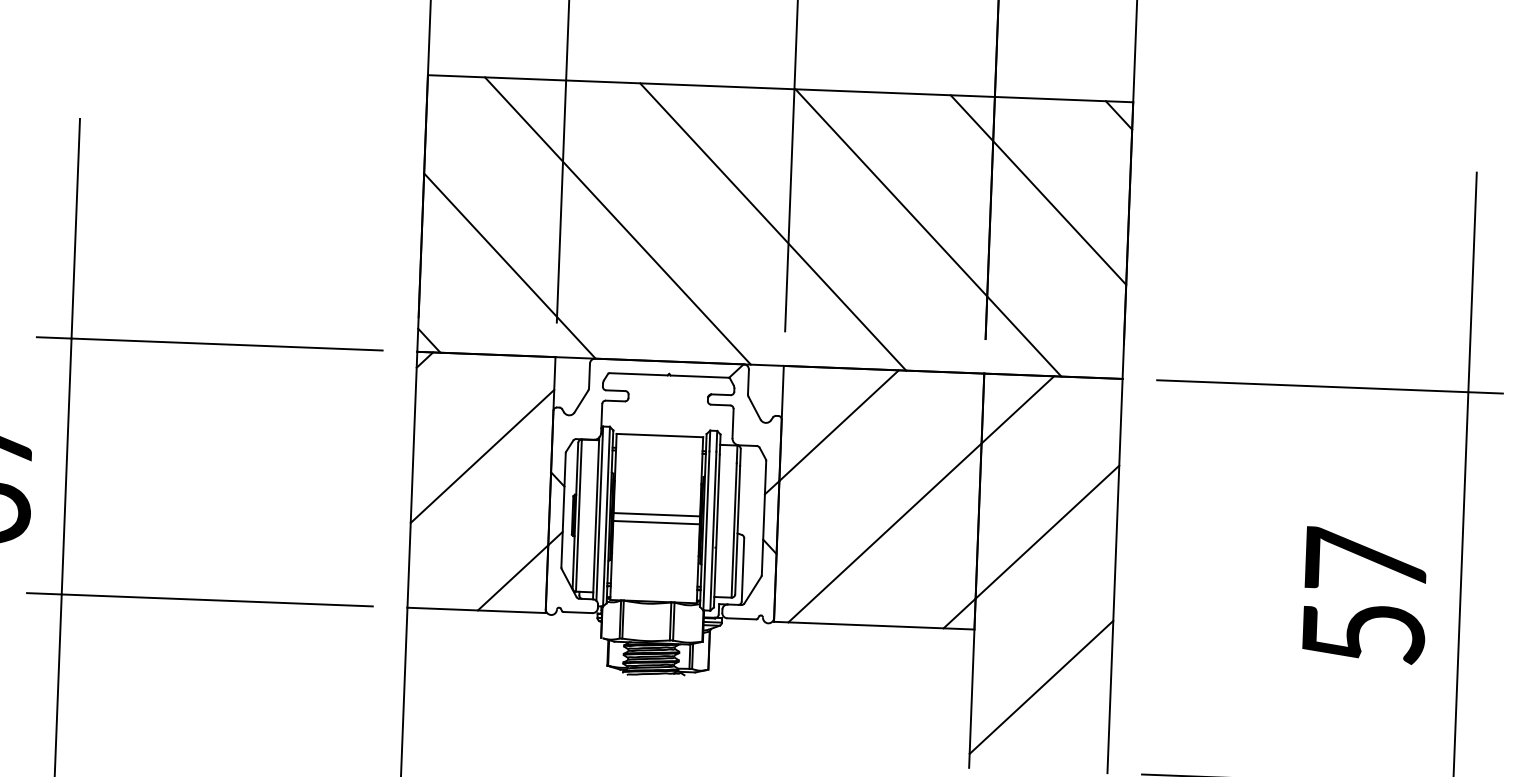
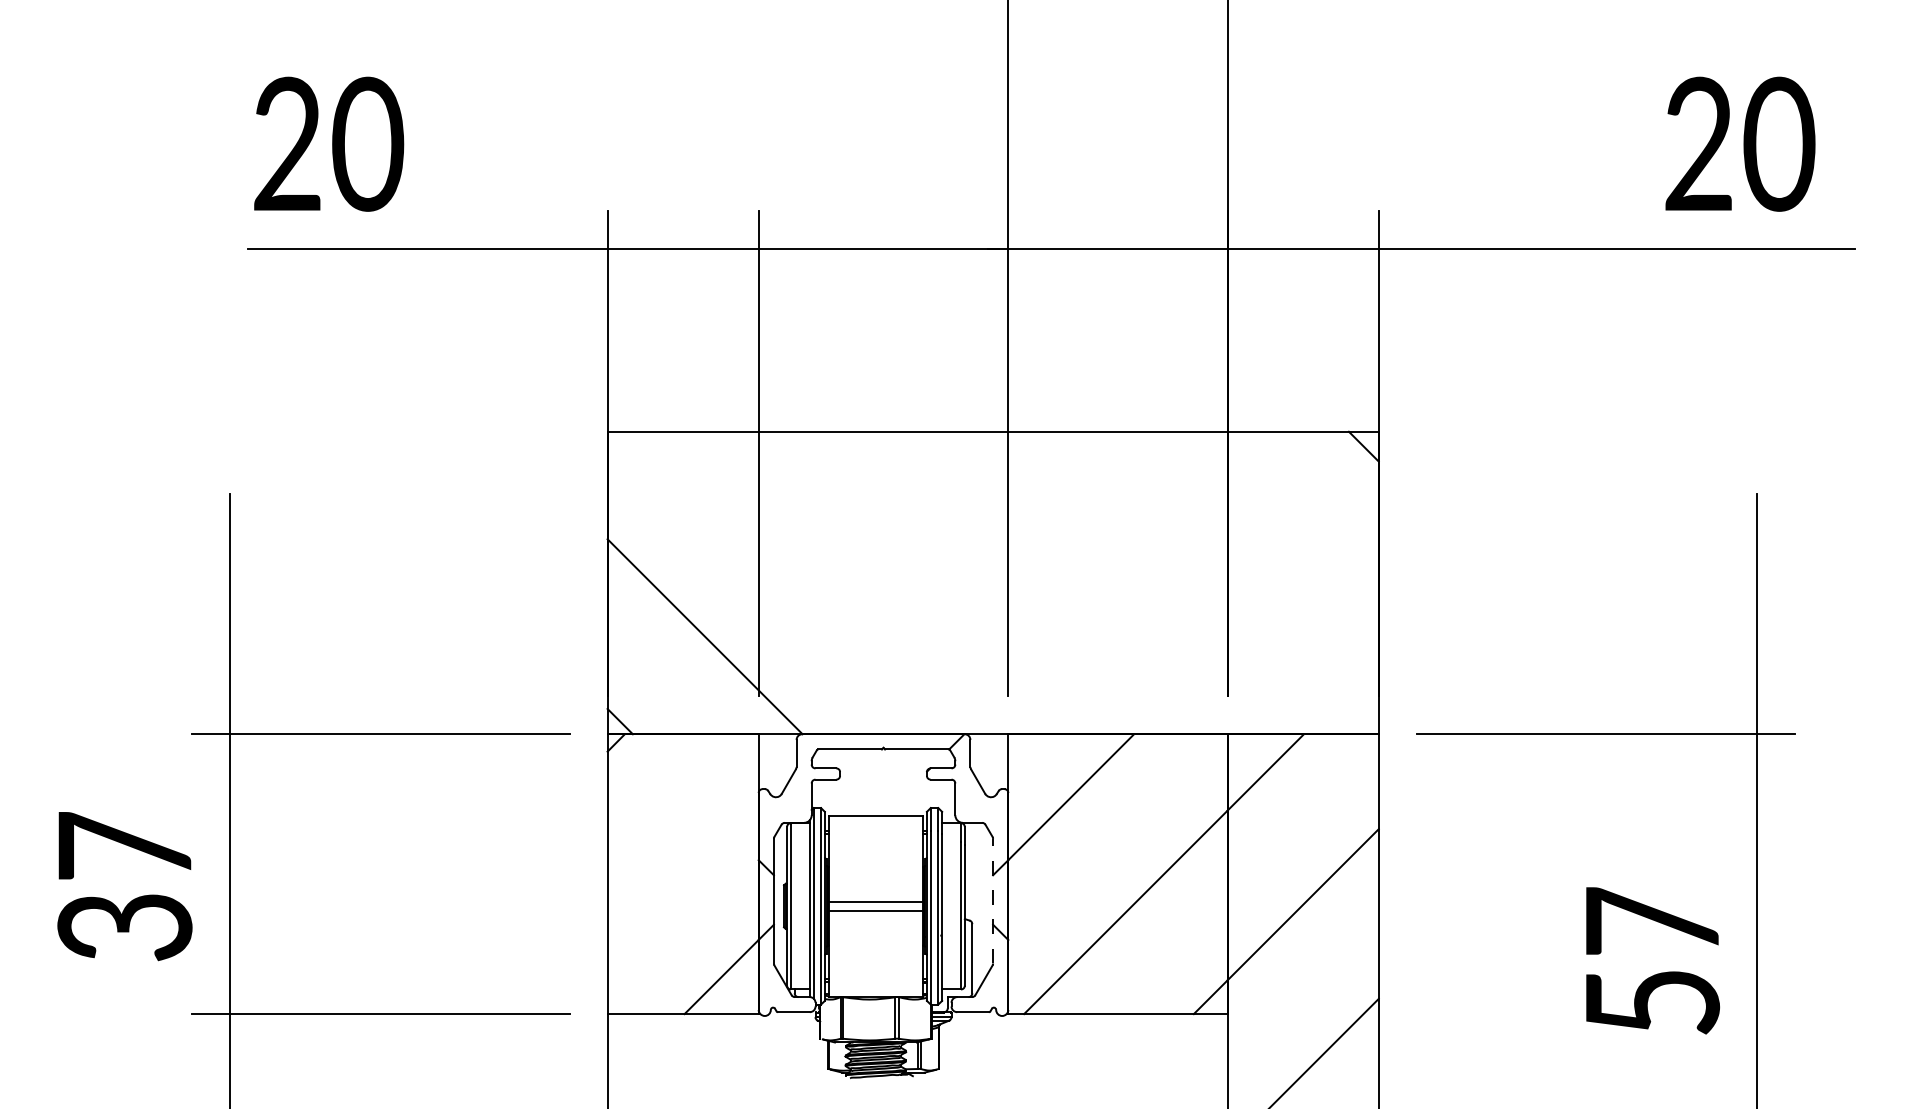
line: (1038, 189) -> (1278, 531), removed
line: (617, 220) -> (820, 582), removed
line: (772, 226) -> (990, 582), removed
line: (928, 232) -> (1160, 582), removed
line: (481, 456) -> (682, 845), removed
line: (764, 517) -> (993, 900), solid -> dashed

